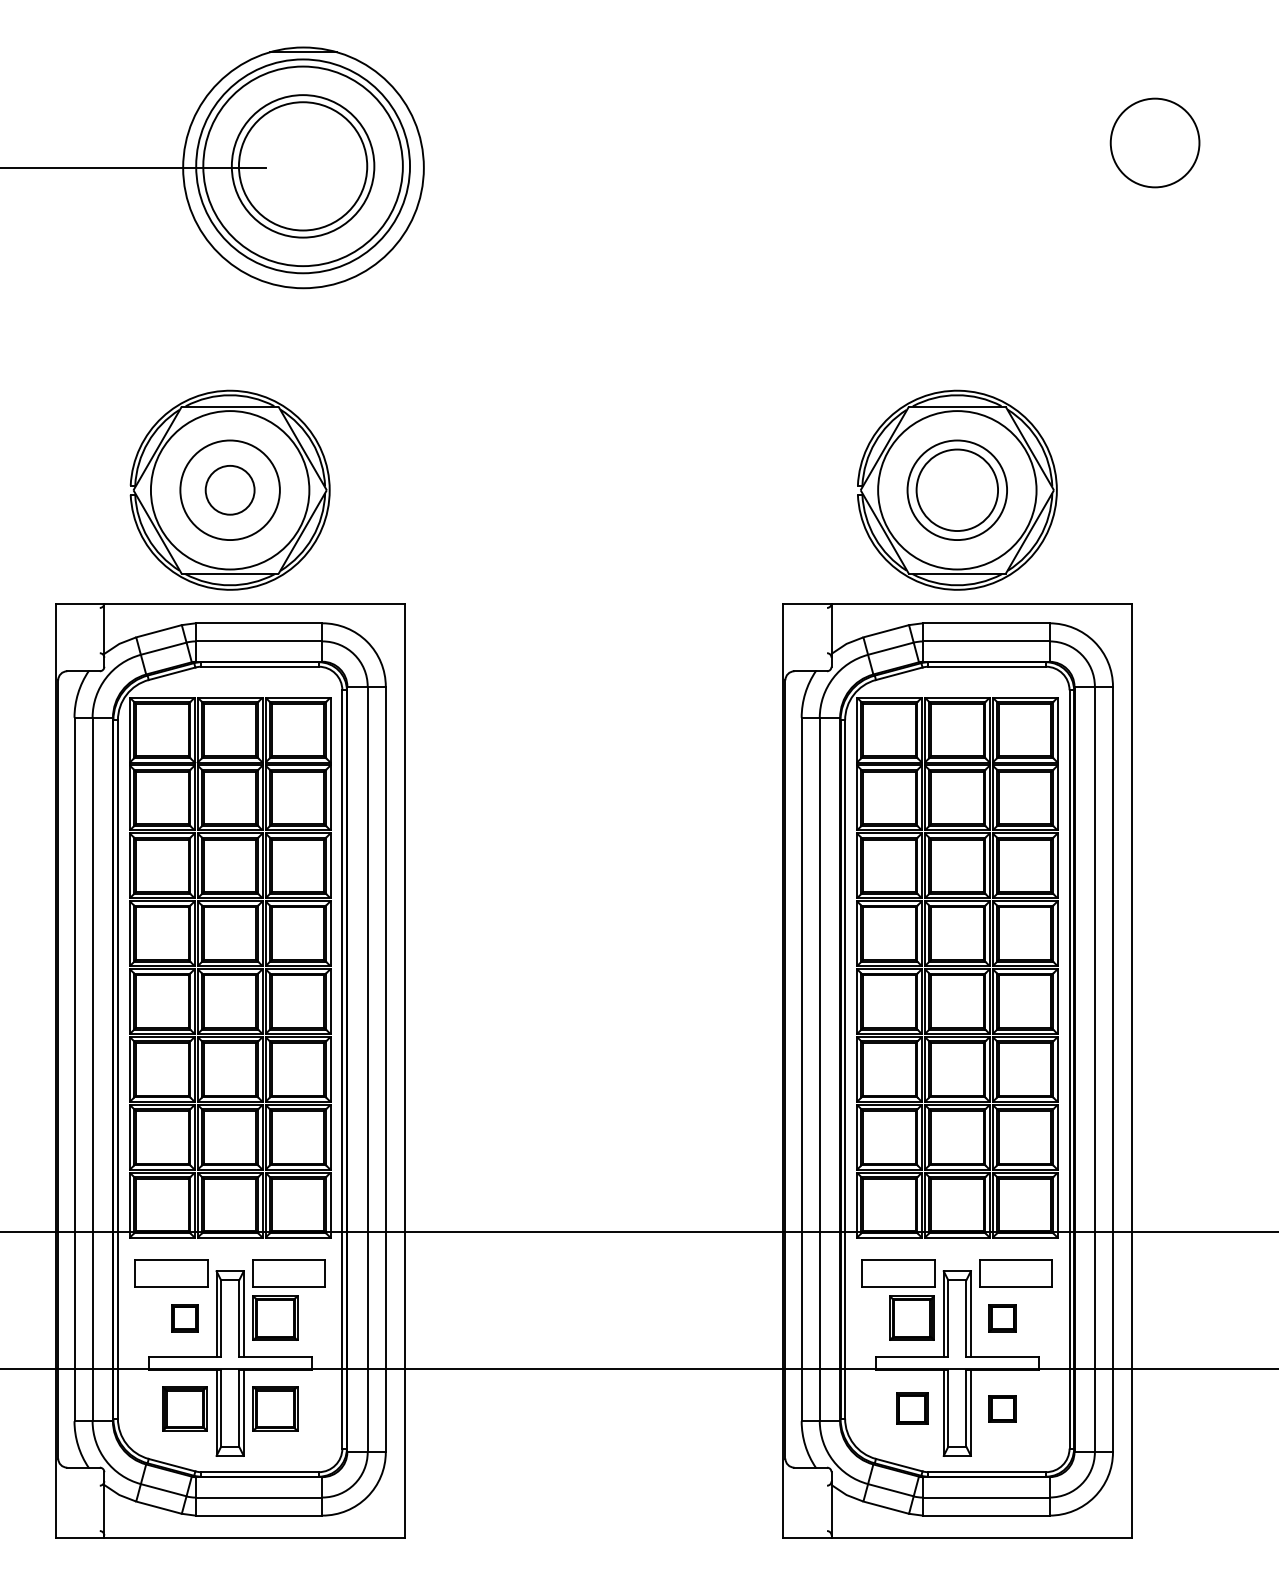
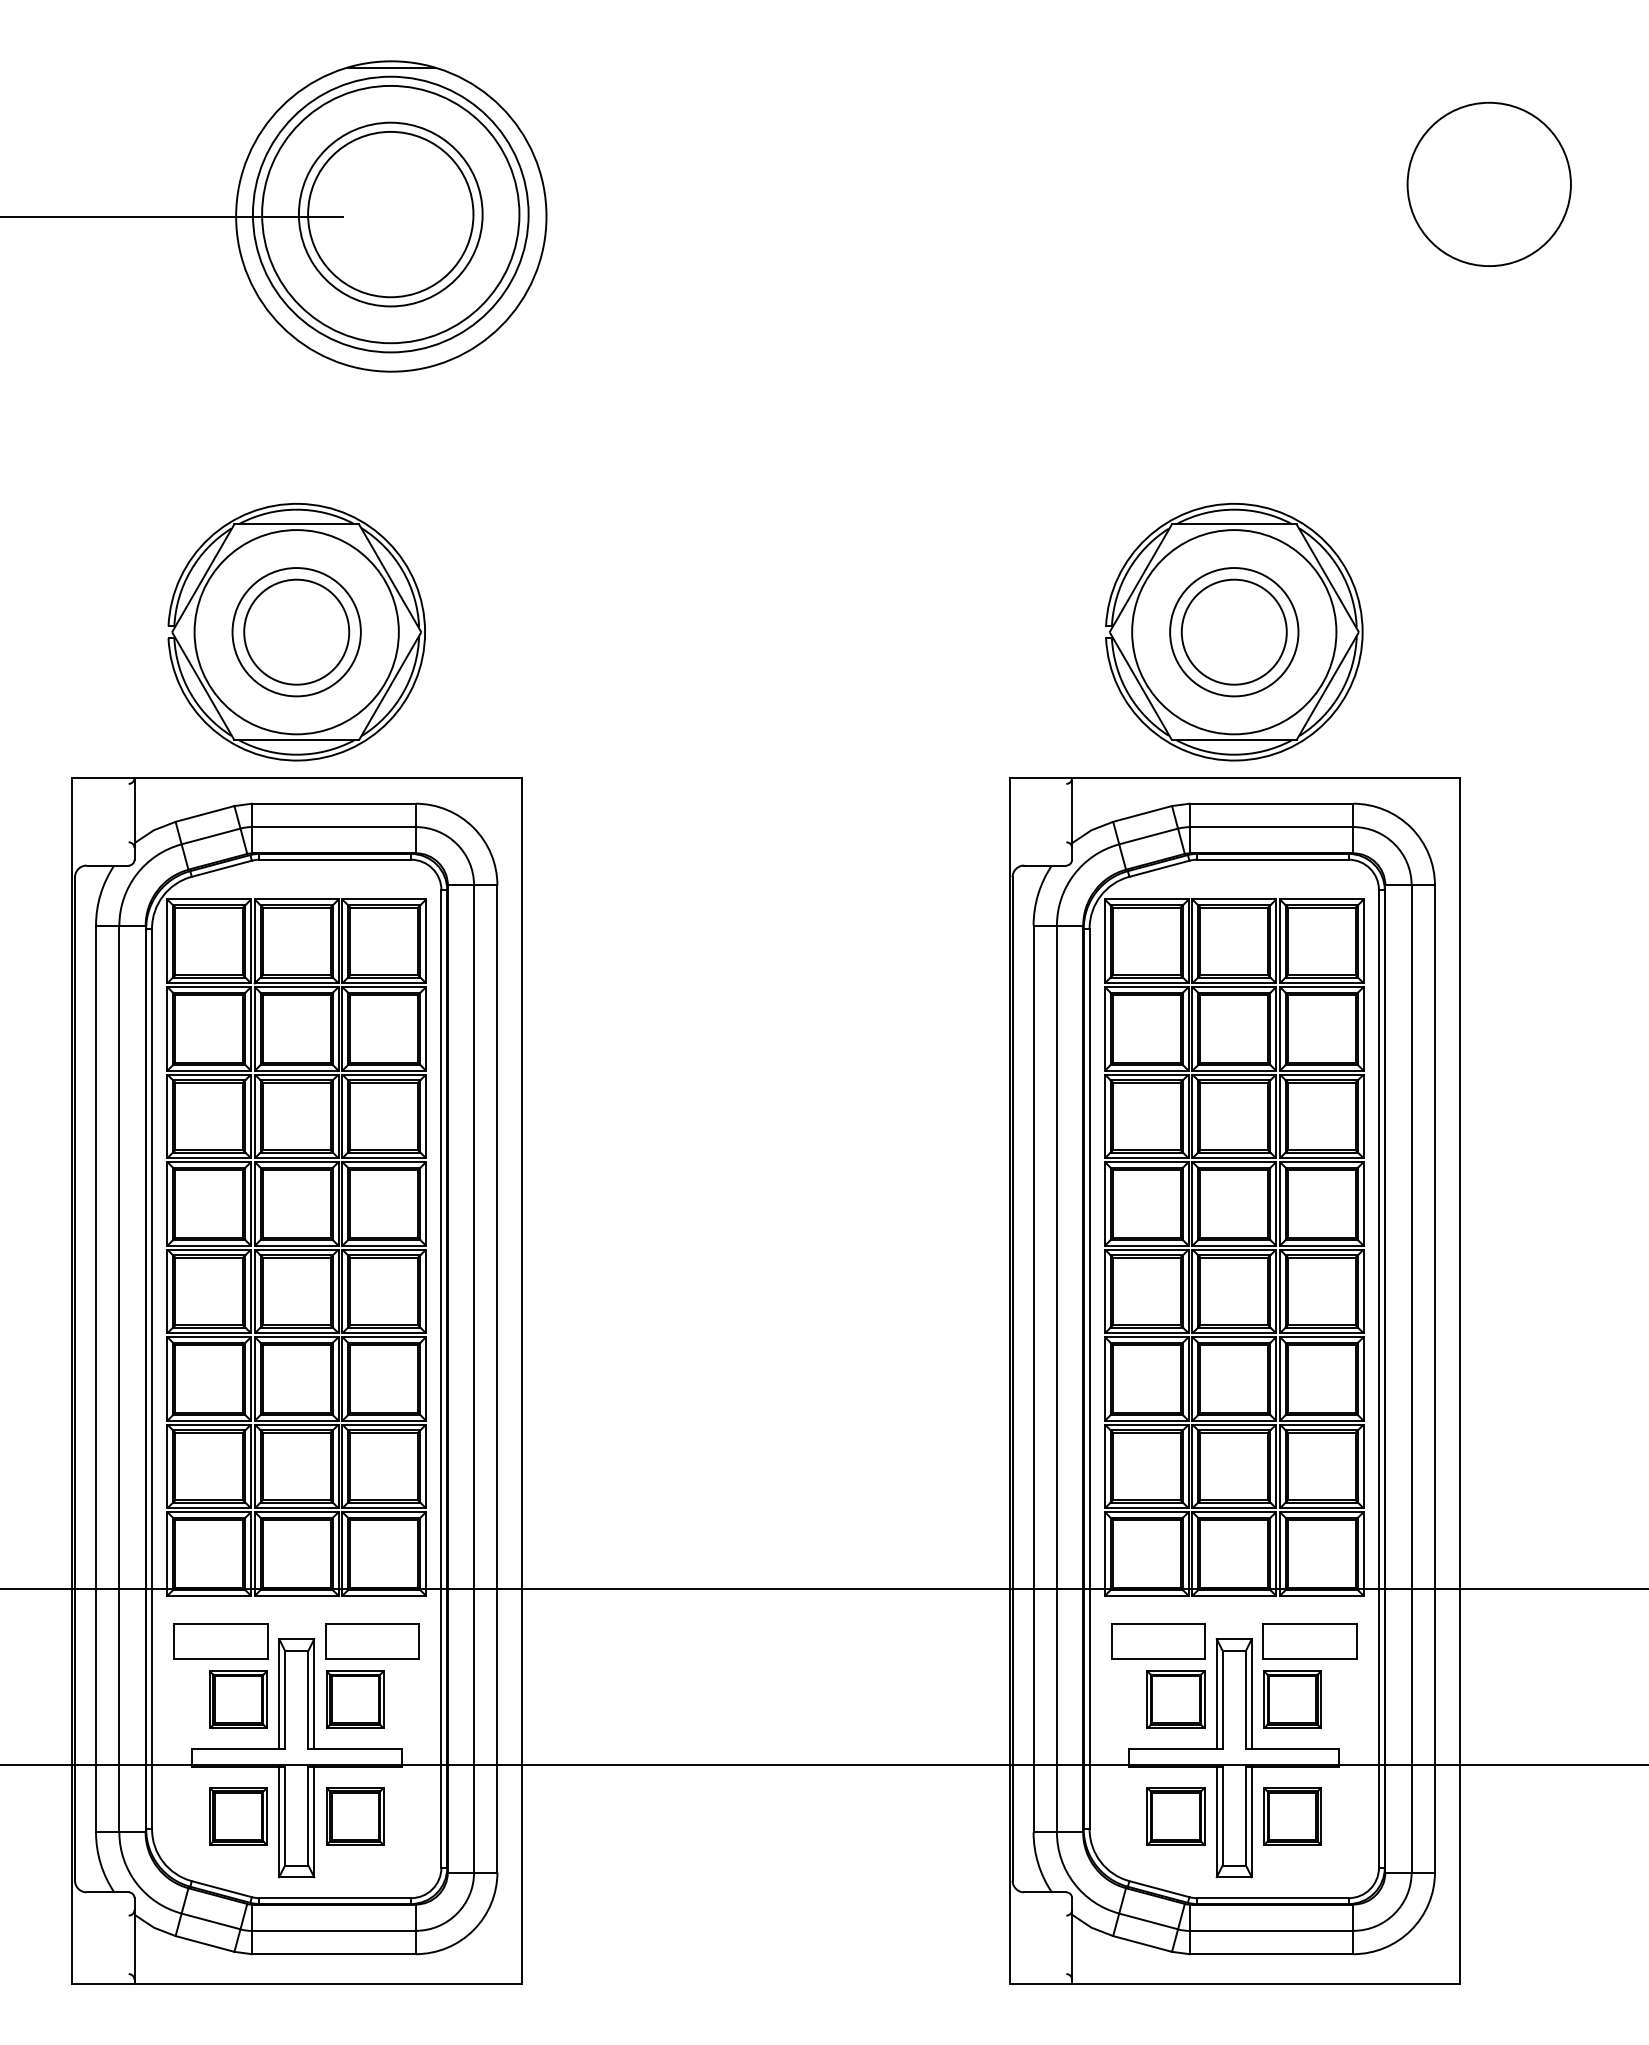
circle: (1154, 143) -> (1488, 184), size x1.43
circle: (229, 489) -> (296, 631), size x1.67
part: (184, 1318) -> (238, 1699), size x1.67
part: (1002, 1318) -> (1292, 1699), size x1.67
part: (911, 1408) -> (1175, 1816), size x1.43
part: (1002, 1408) -> (1292, 1816), size x1.67

